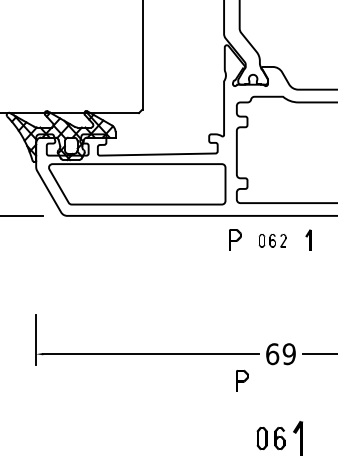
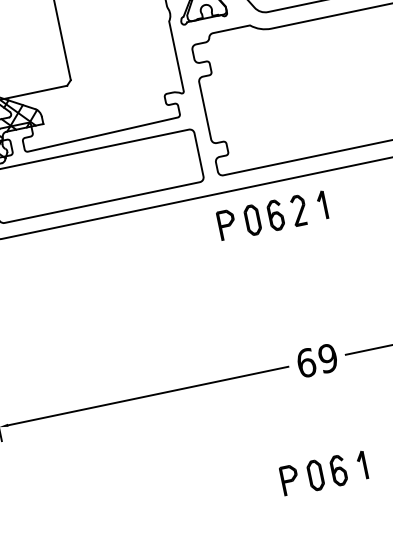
part: (272, 240) -> (275, 215), size x1.67
part: (242, 380) -> (289, 479), moved
part: (297, 437) -> (361, 464), size x0.62

